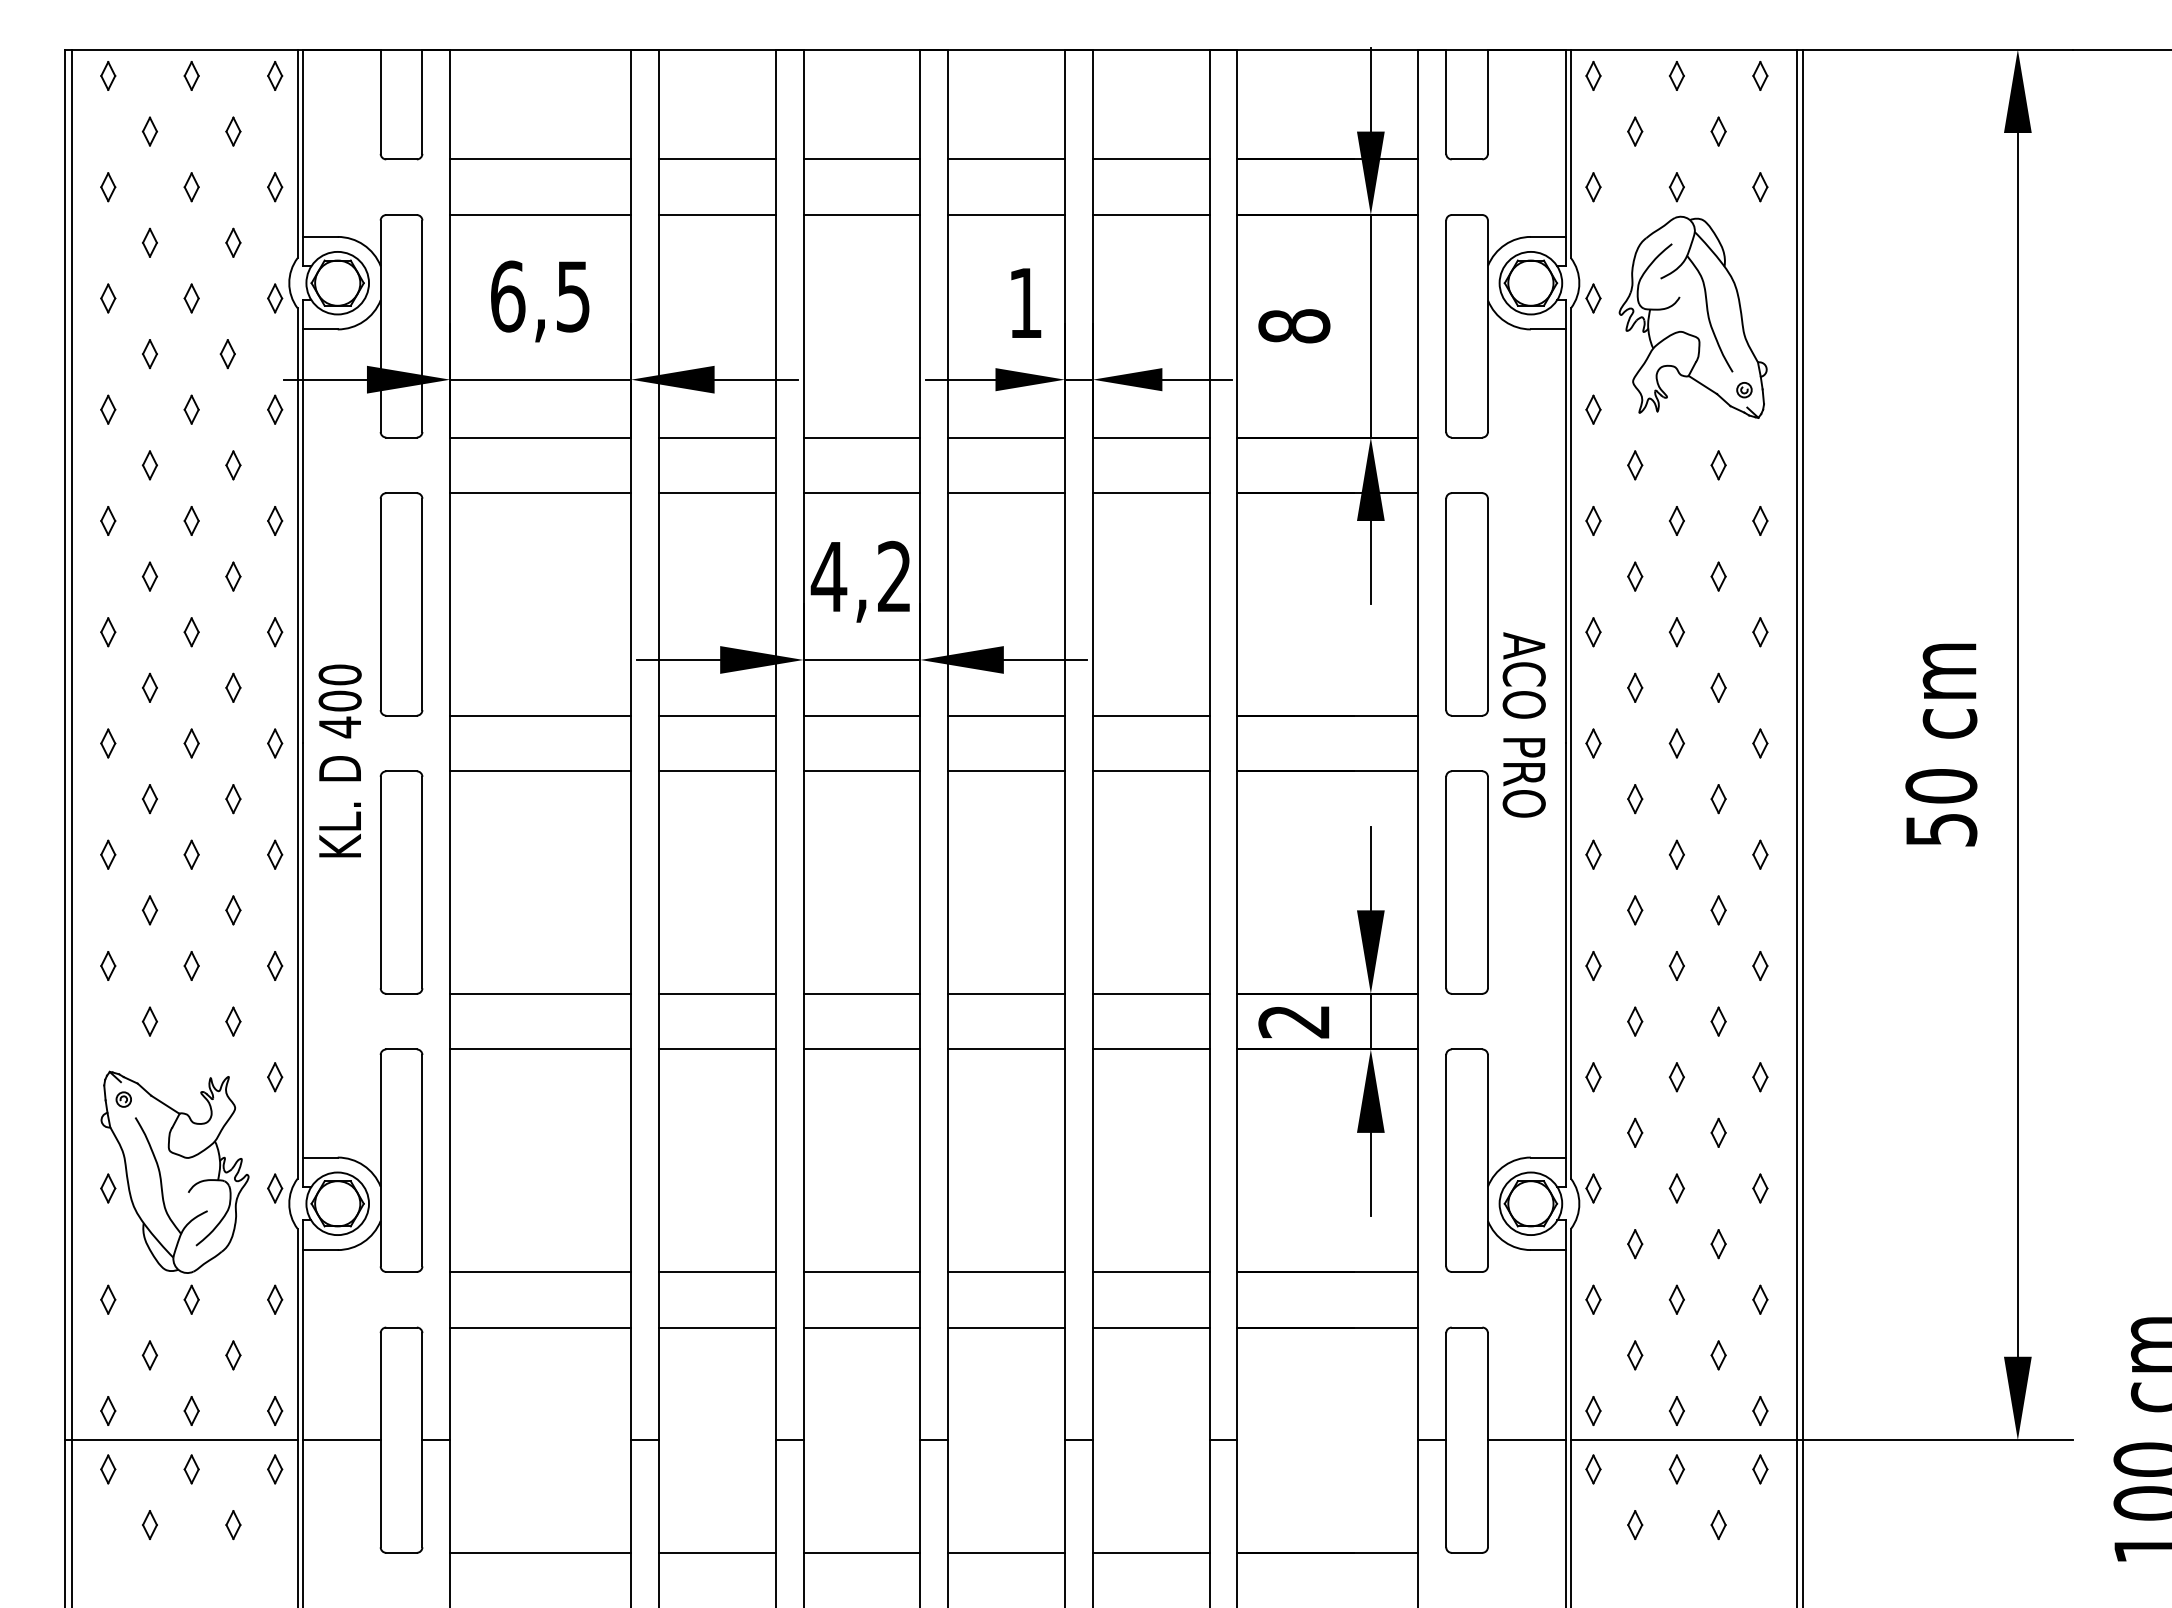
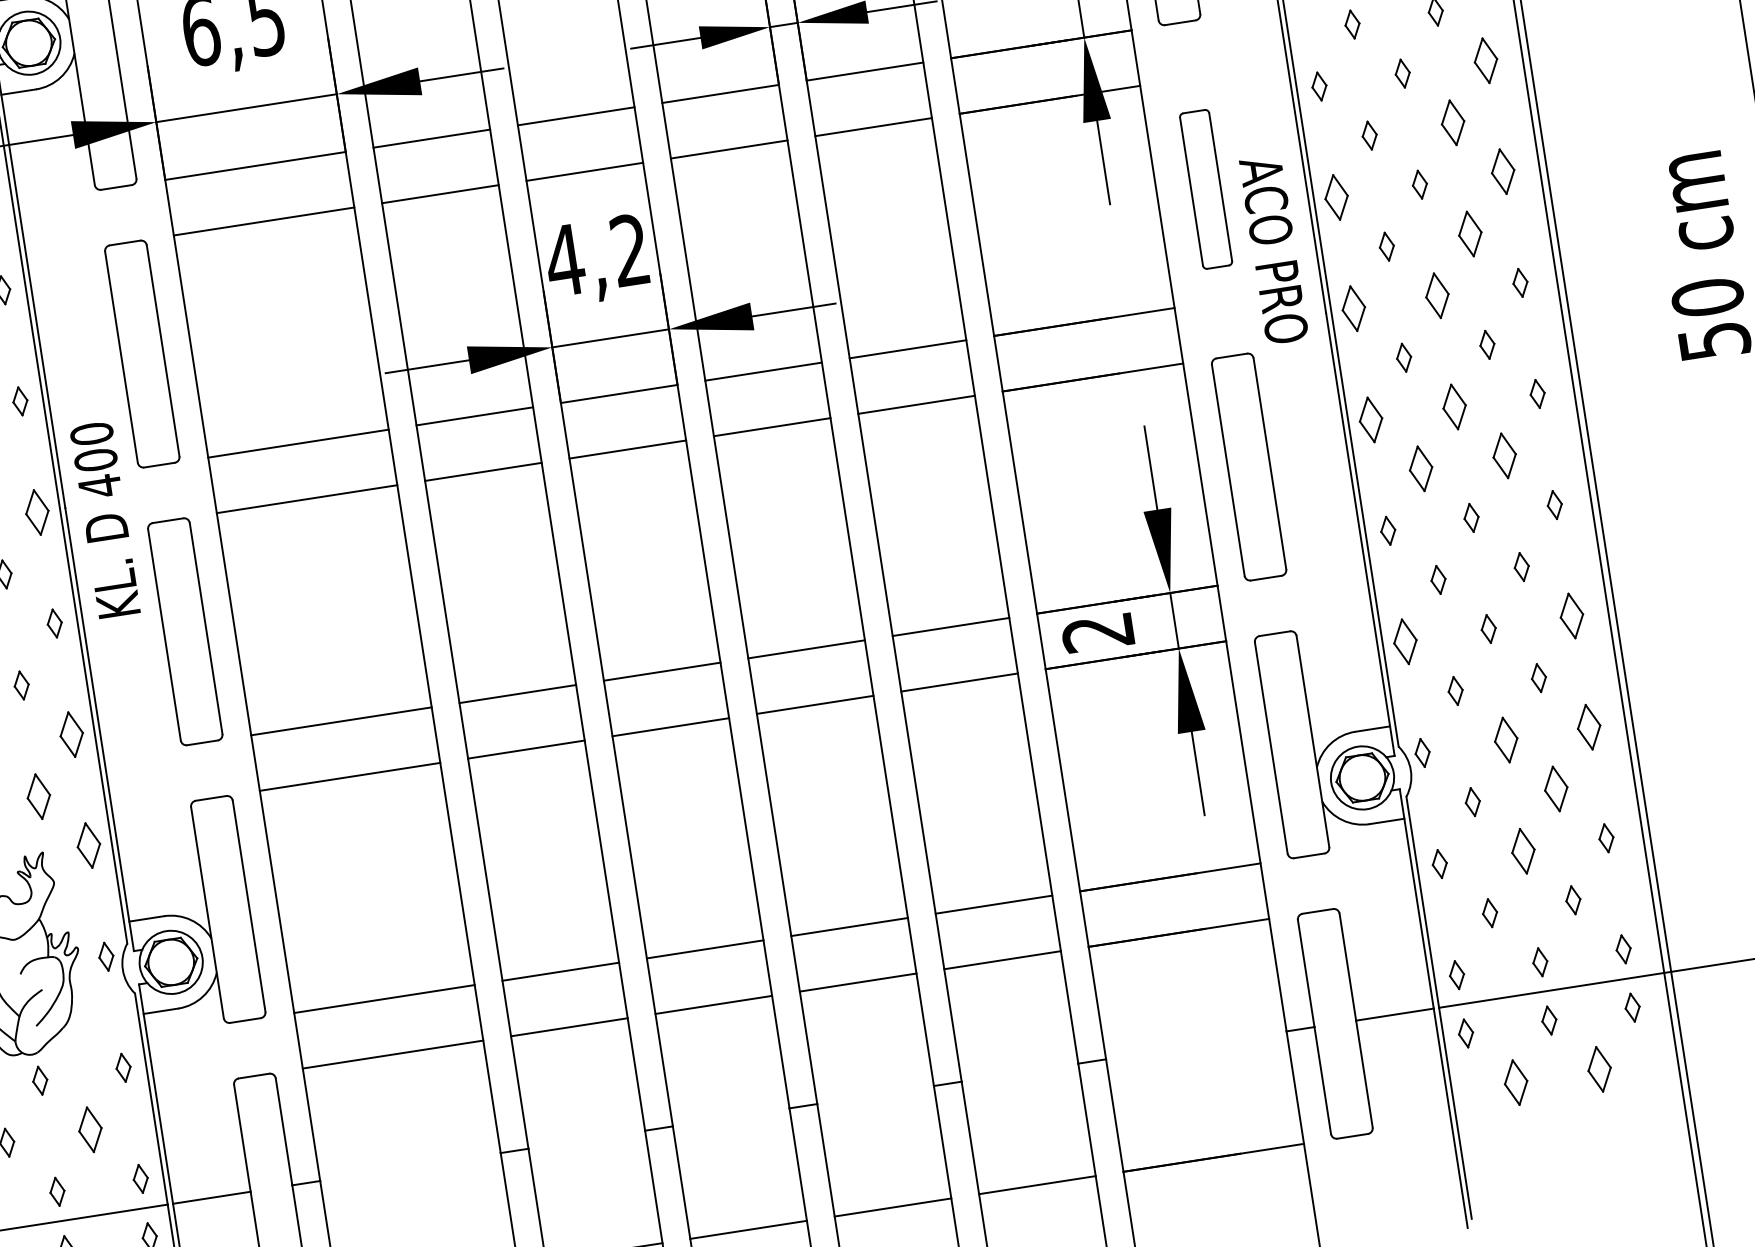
part: (1760, 520) -> (1486, 60), size x1.6
part: (1718, 576) -> (1452, 122), size x1.6
part: (1466, 604) -> (1205, 189), size x0.7
part: (1593, 632) -> (1336, 197), size x1.6
part: (1760, 632) -> (1503, 172), size x1.6
part: (1718, 687) -> (1469, 233), size x1.6
text: (1523, 724) -> (1273, 249), moved
part: (275, 743) -> (37, 512), size x1.6
part: (1593, 743) -> (1353, 308), size x1.6
part: (1676, 743) -> (1436, 295), size x1.6
part: (1593, 854) -> (1371, 419), size x1.6
part: (1676, 854) -> (1453, 406), size x1.6
part: (1635, 910) -> (1421, 468), size x1.6
part: (1718, 910) -> (1504, 456), size x1.6
part: (275, 965) -> (72, 734), size x1.6
part: (233, 1021) -> (38, 796), size x1.6
part: (275, 1077) -> (89, 845), size x1.6
part: (1593, 1077) -> (1405, 642), size x1.6
part: (1760, 1077) -> (1572, 616), size x1.6
part: (1676, 1188) -> (1505, 740), size x1.6
part: (1760, 1188) -> (1589, 727), size x1.6
part: (1718, 1244) -> (1556, 789), size x1.6
part: (1676, 1299) -> (1522, 850), size x1.6
part: (233, 1355) -> (90, 1129), size x1.6
part: (1635, 1524) -> (1516, 1081), size x1.6
part: (1718, 1525) -> (1599, 1070), size x1.6

